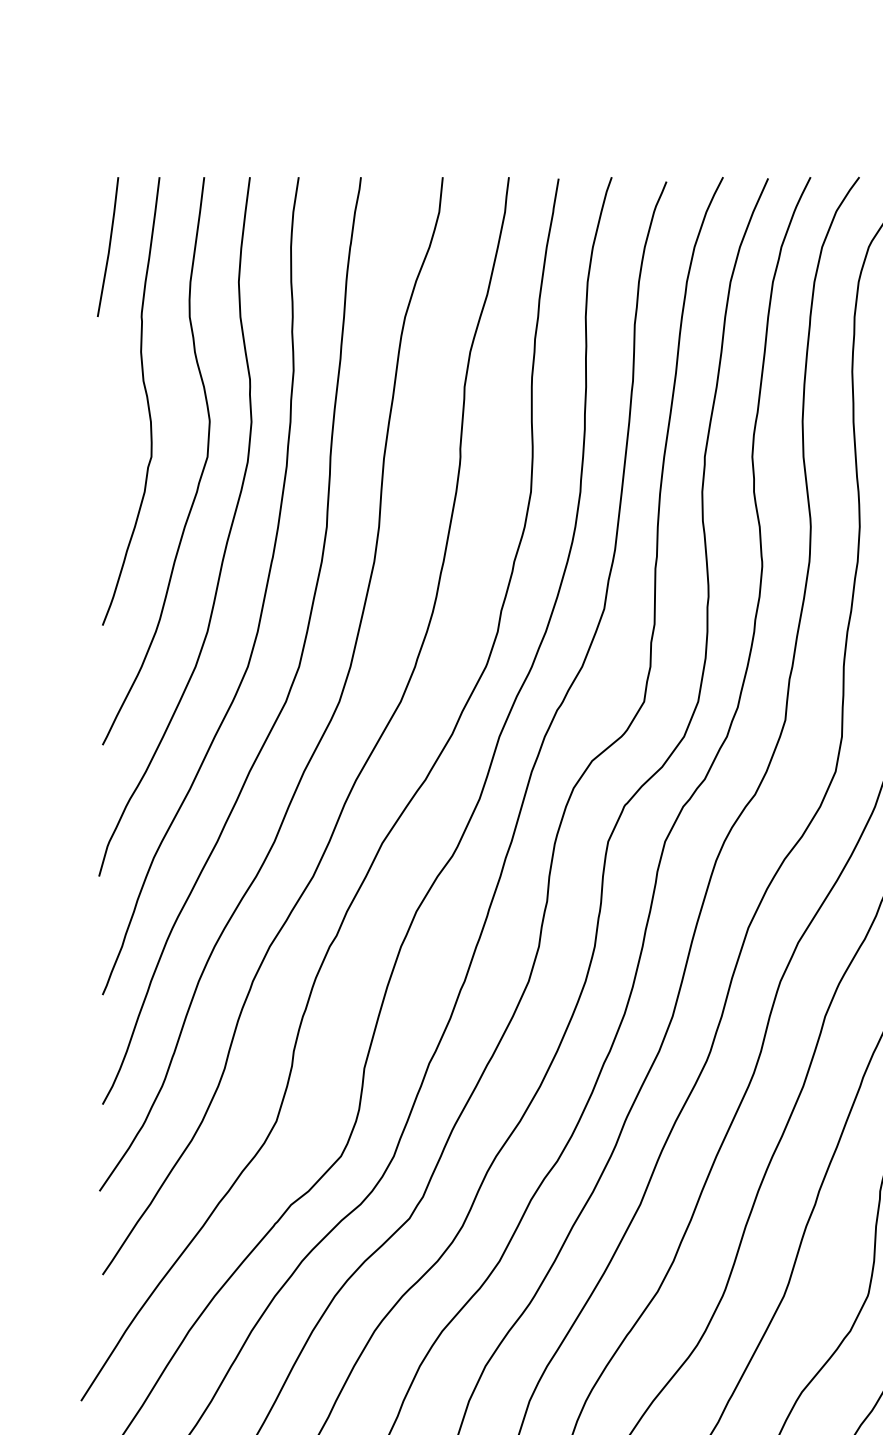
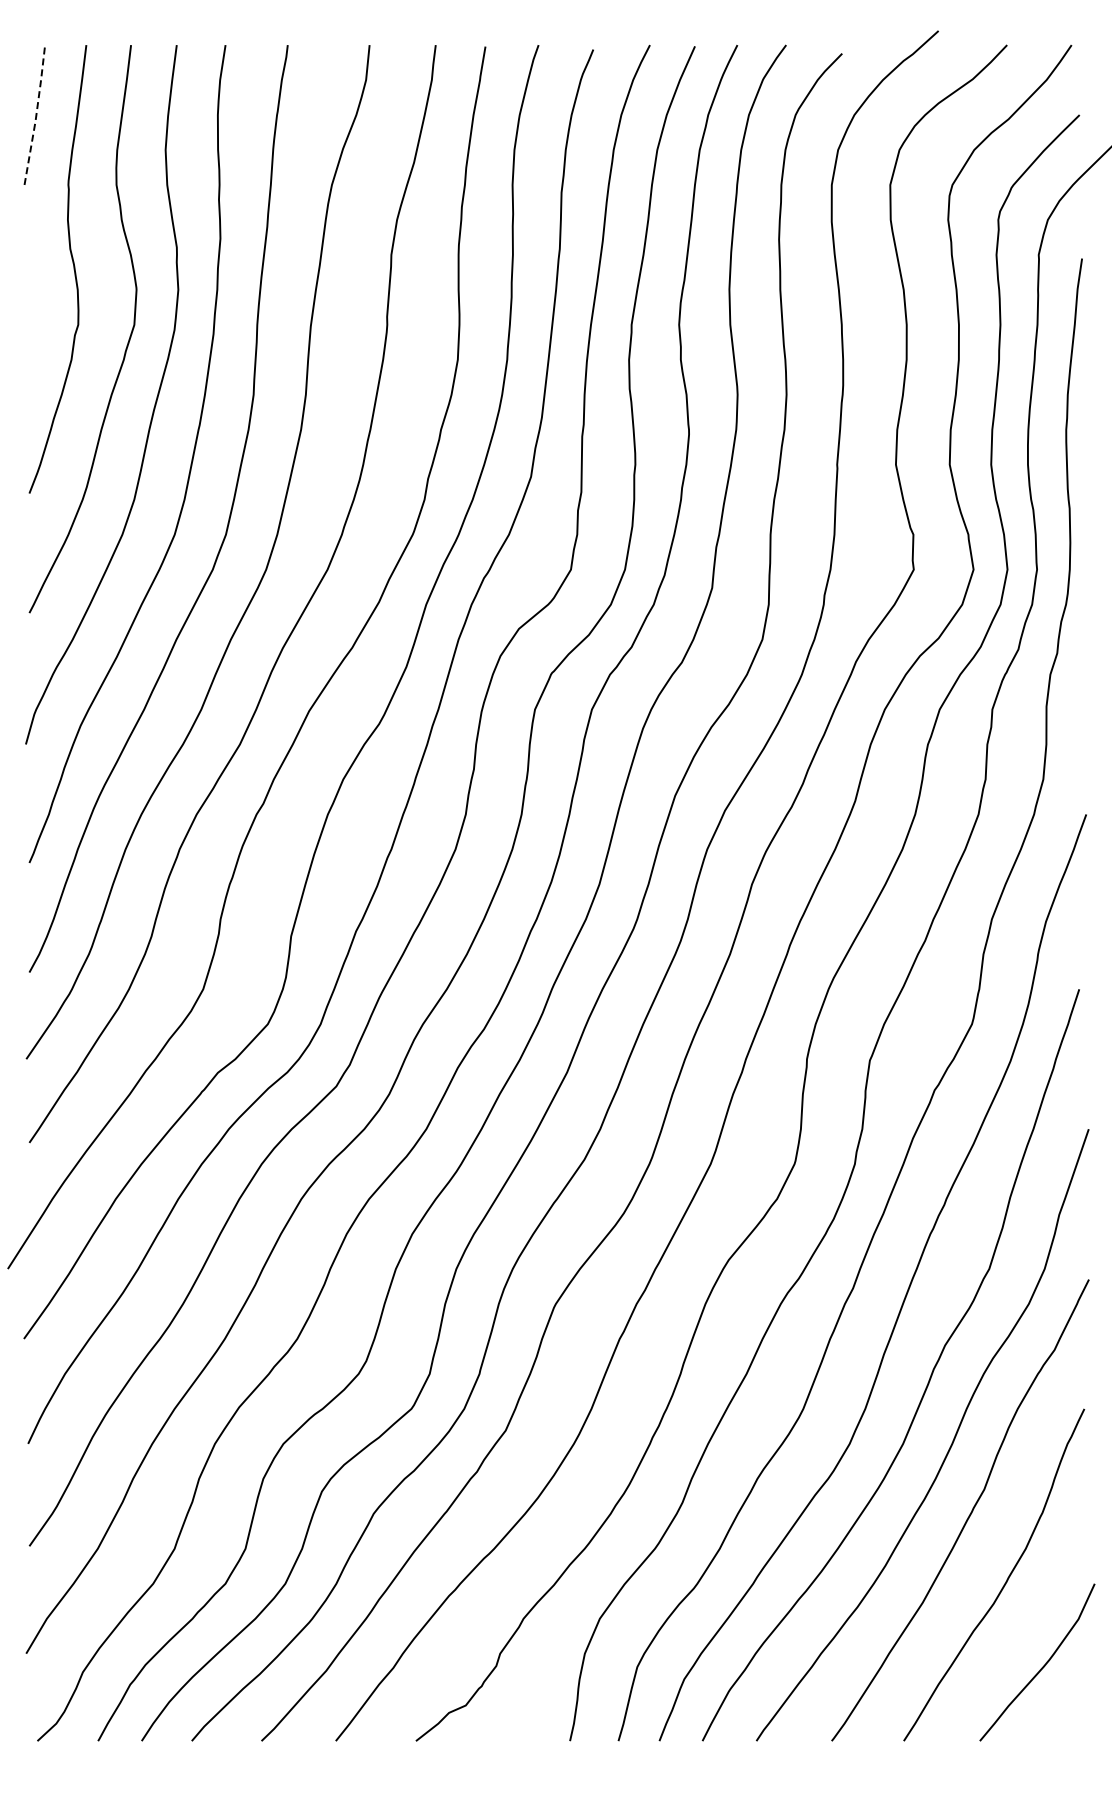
line: (109, 246) -> (36, 114), solid -> dashed

